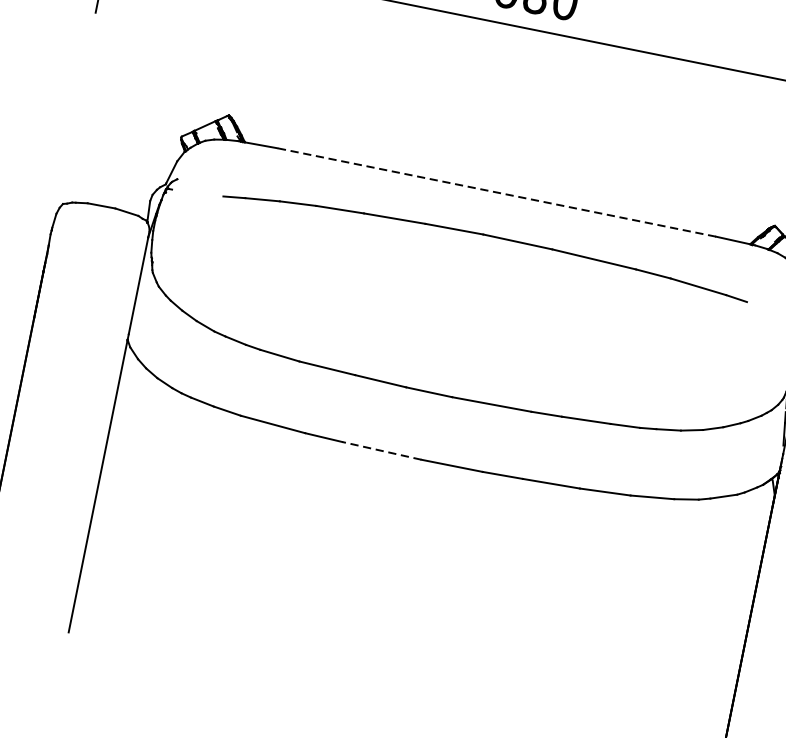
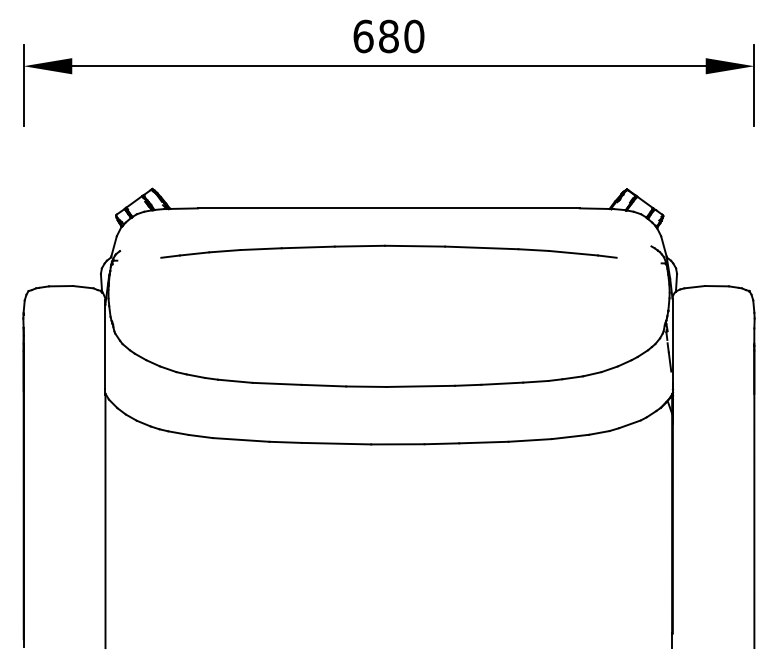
line: (496, 192) -> (388, 208), dashed -> solid
line: (381, 450) -> (336, 443), dashed -> solid

